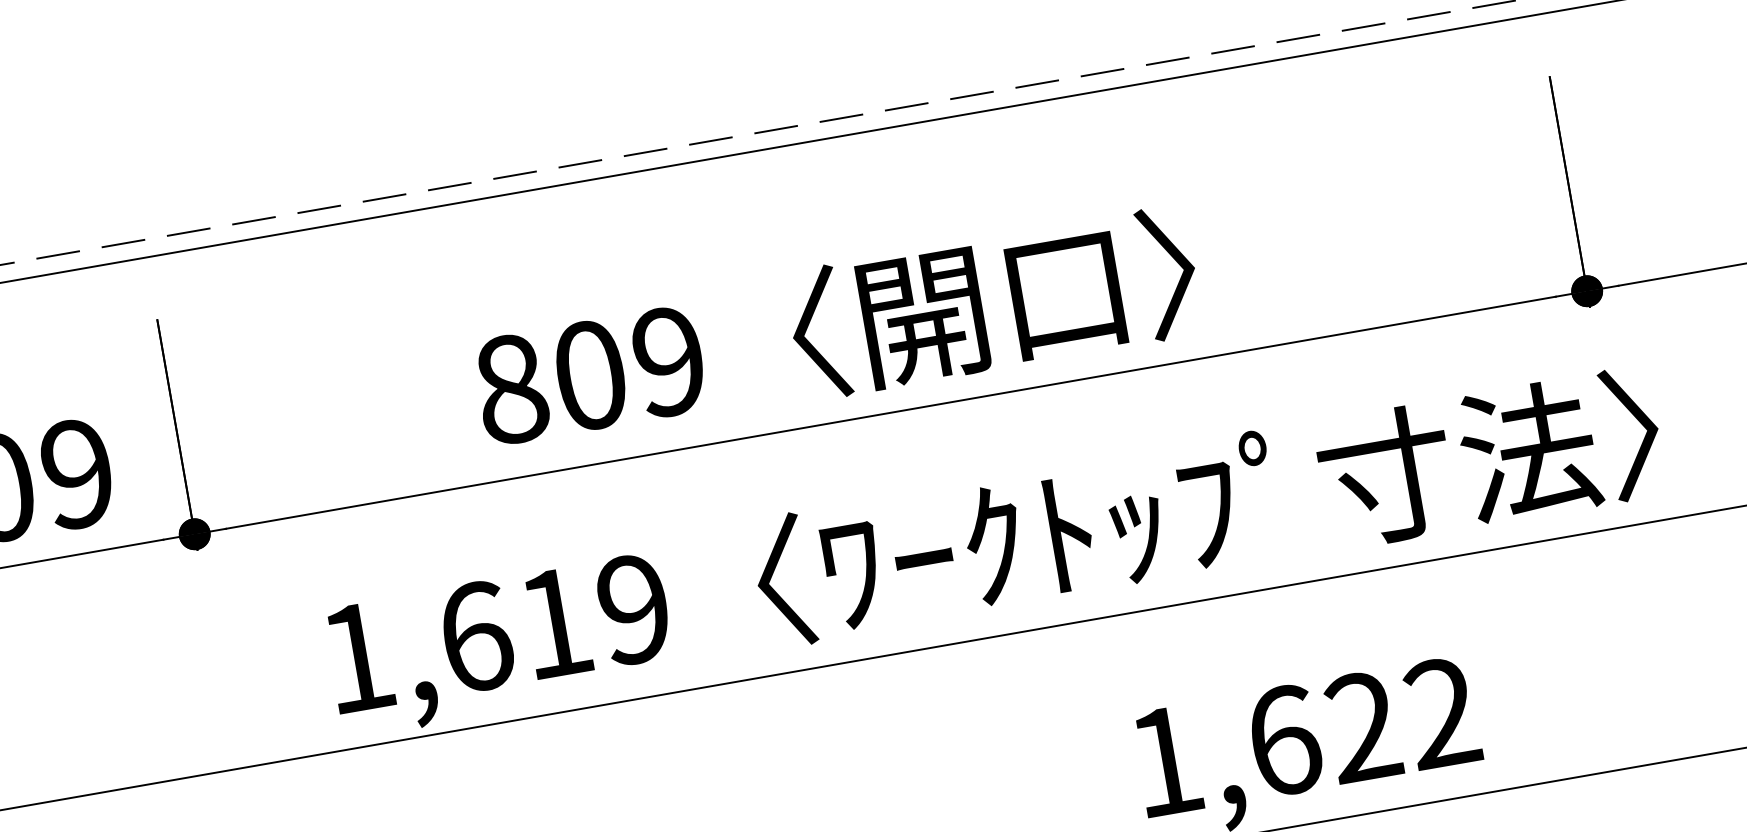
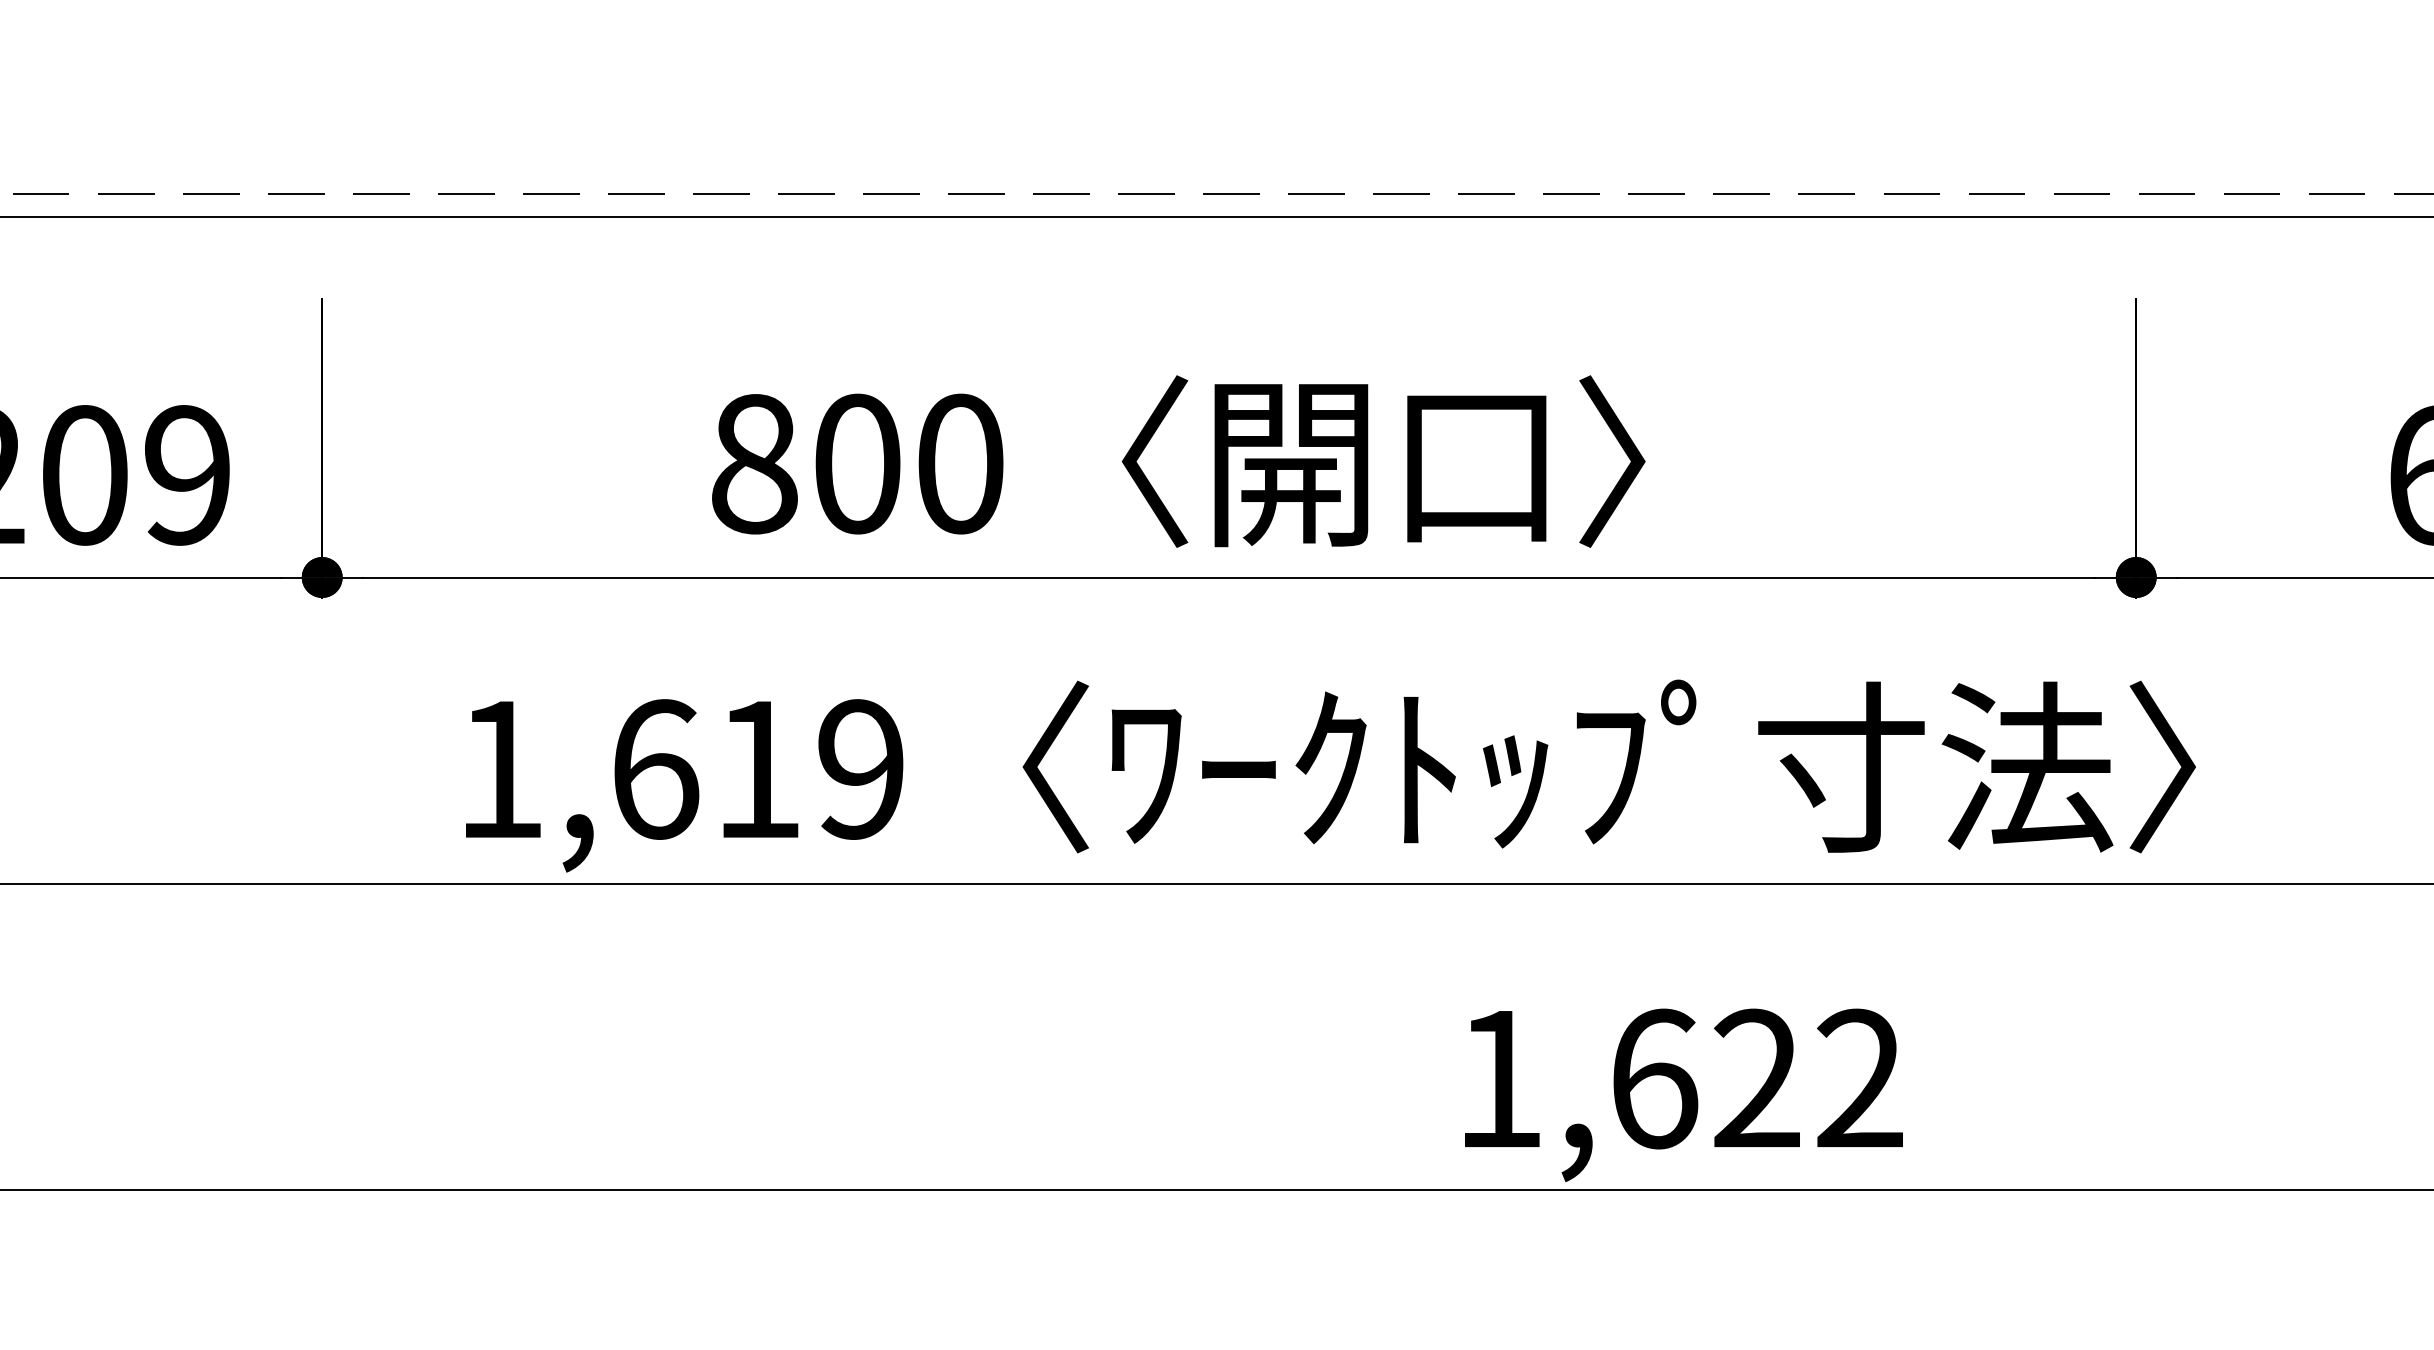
text: (669, 361) -> (960, 463), 809 -> 800

